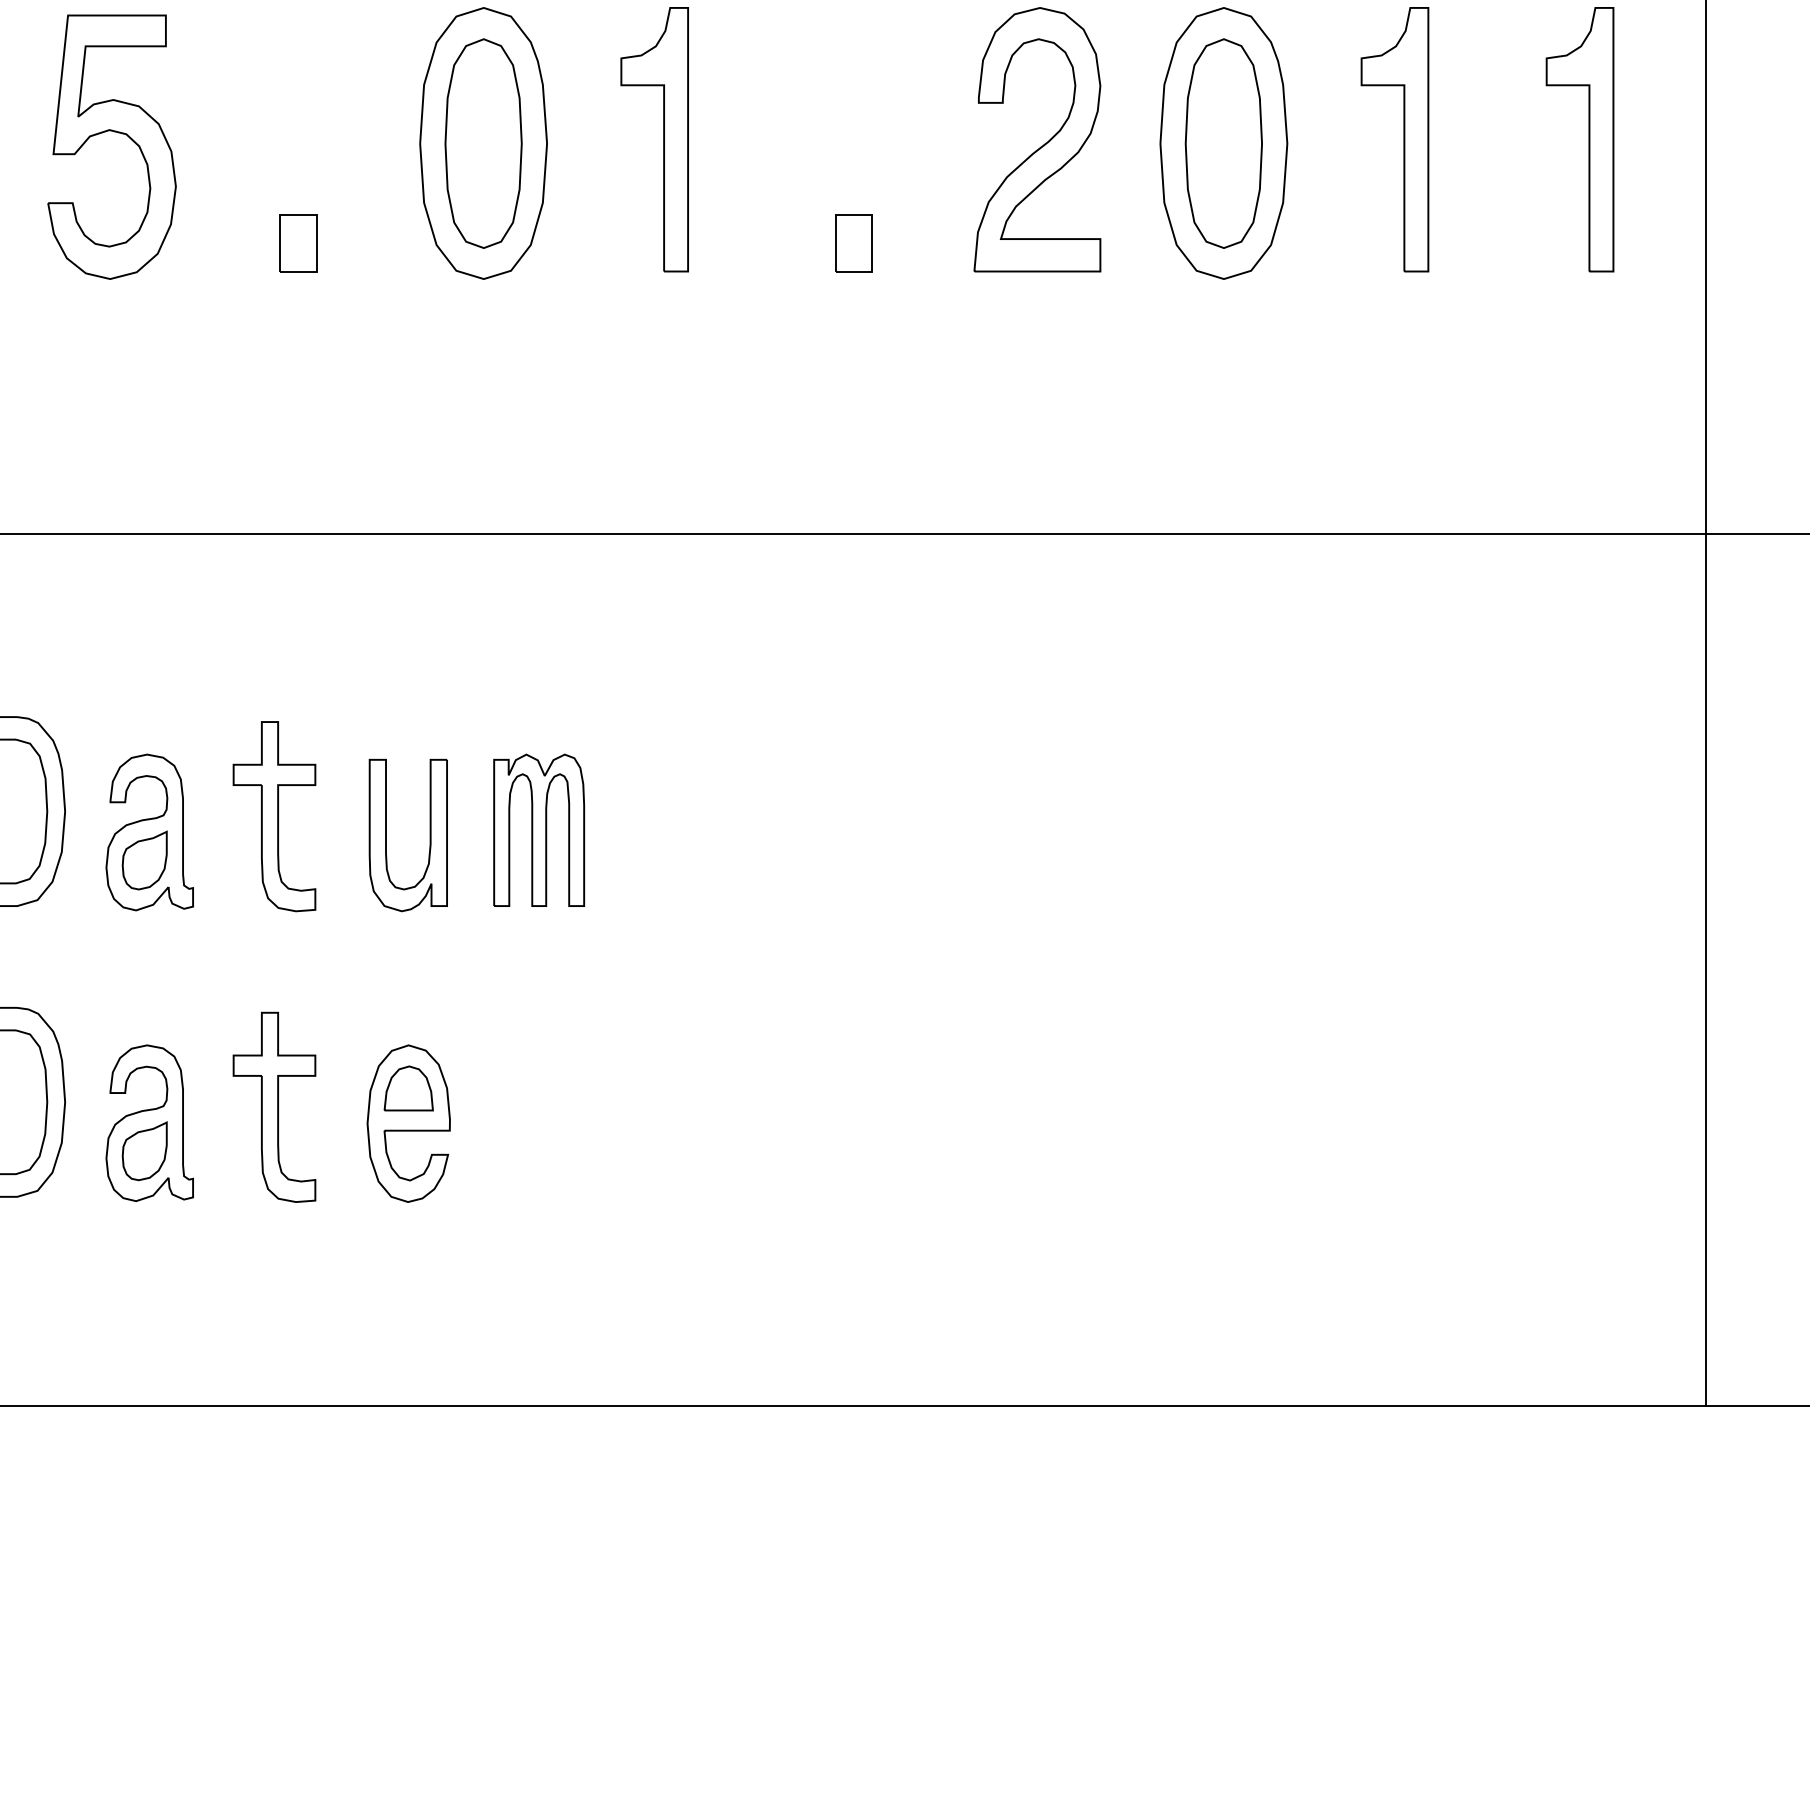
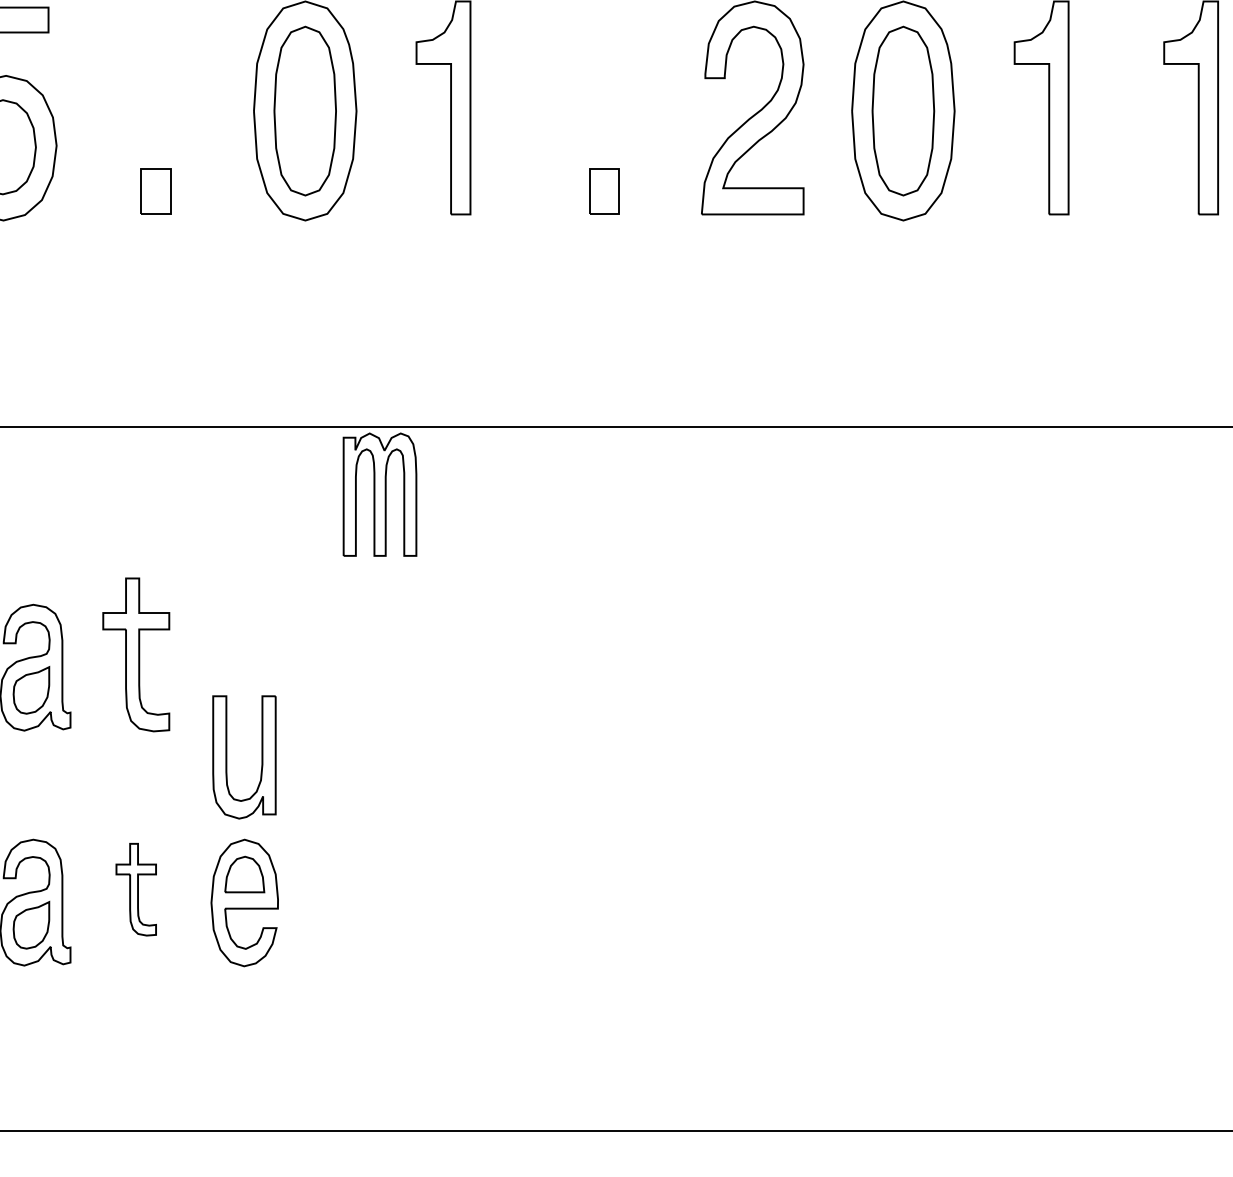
part: (539, 829) -> (380, 494), moved
part: (386, 835) -> (226, 757), moved
part: (274, 1106) -> (136, 889), size x0.6

